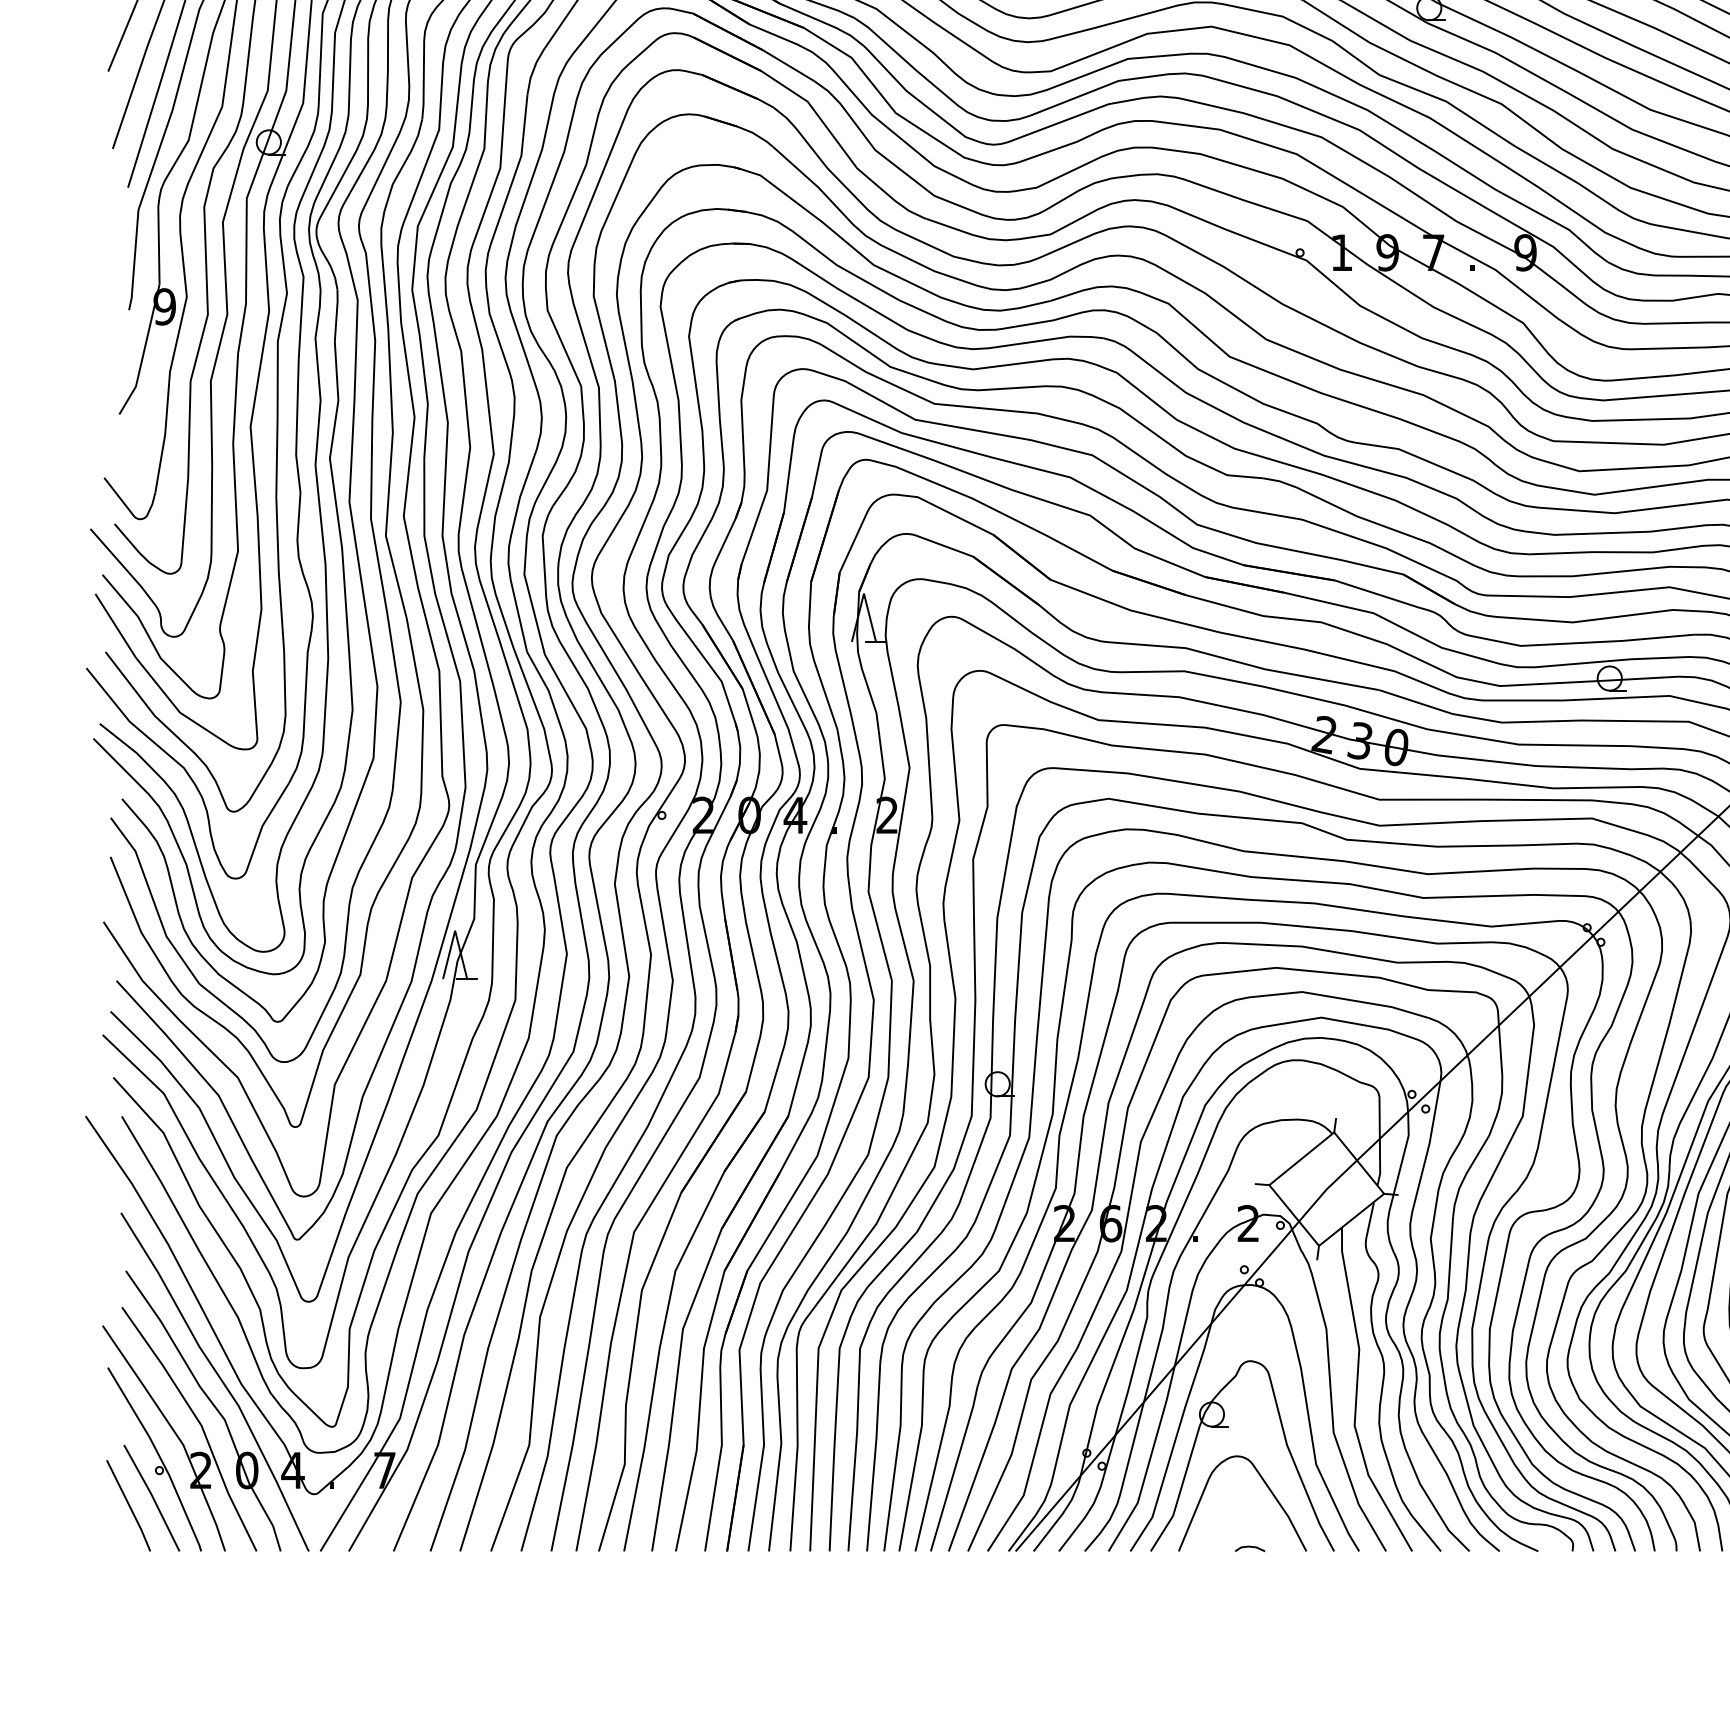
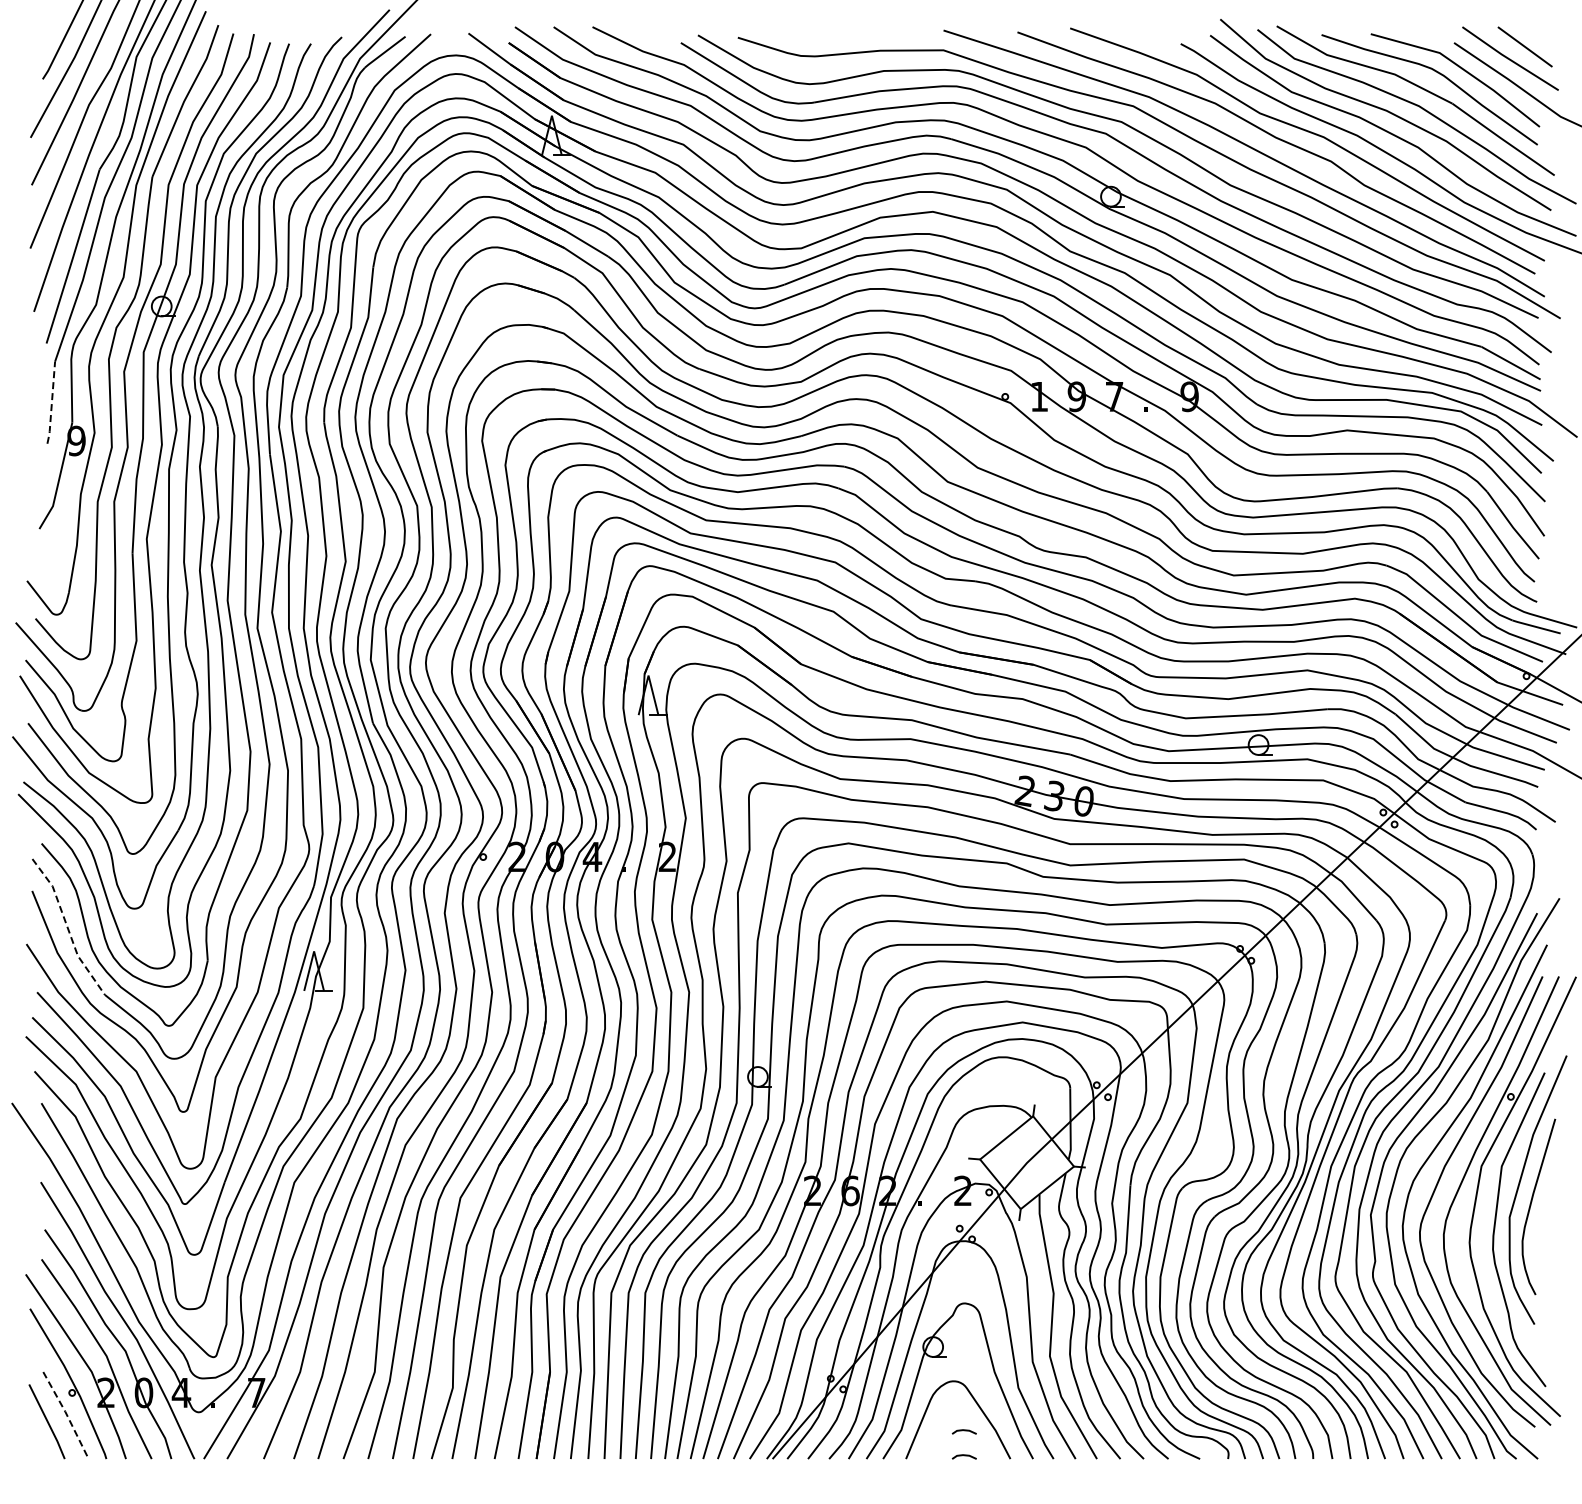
line: (134, 262) -> (51, 404), solid -> dashed
line: (153, 902) -> (67, 928), solid -> dashed
line: (152, 1496) -> (66, 1414), solid -> dashed
line: (1249, 1517) -> (963, 1431), added

